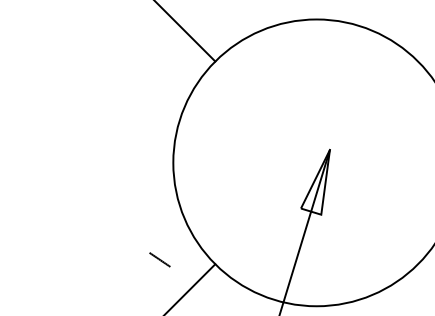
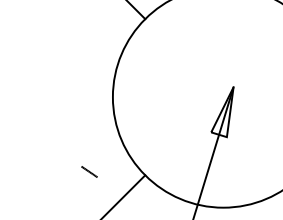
line: (159, 259) -> (89, 171), moved

